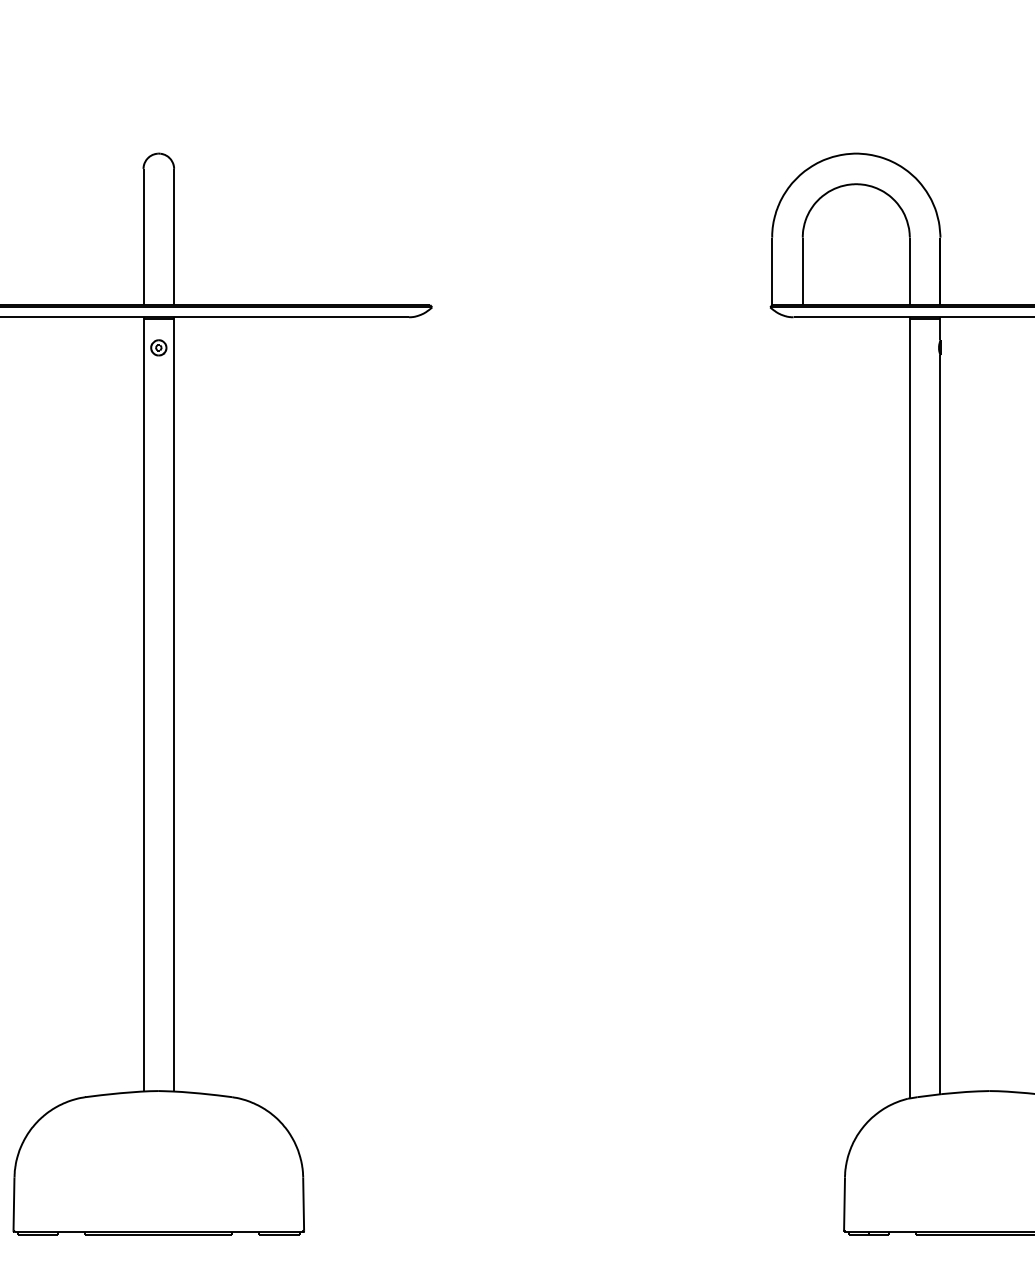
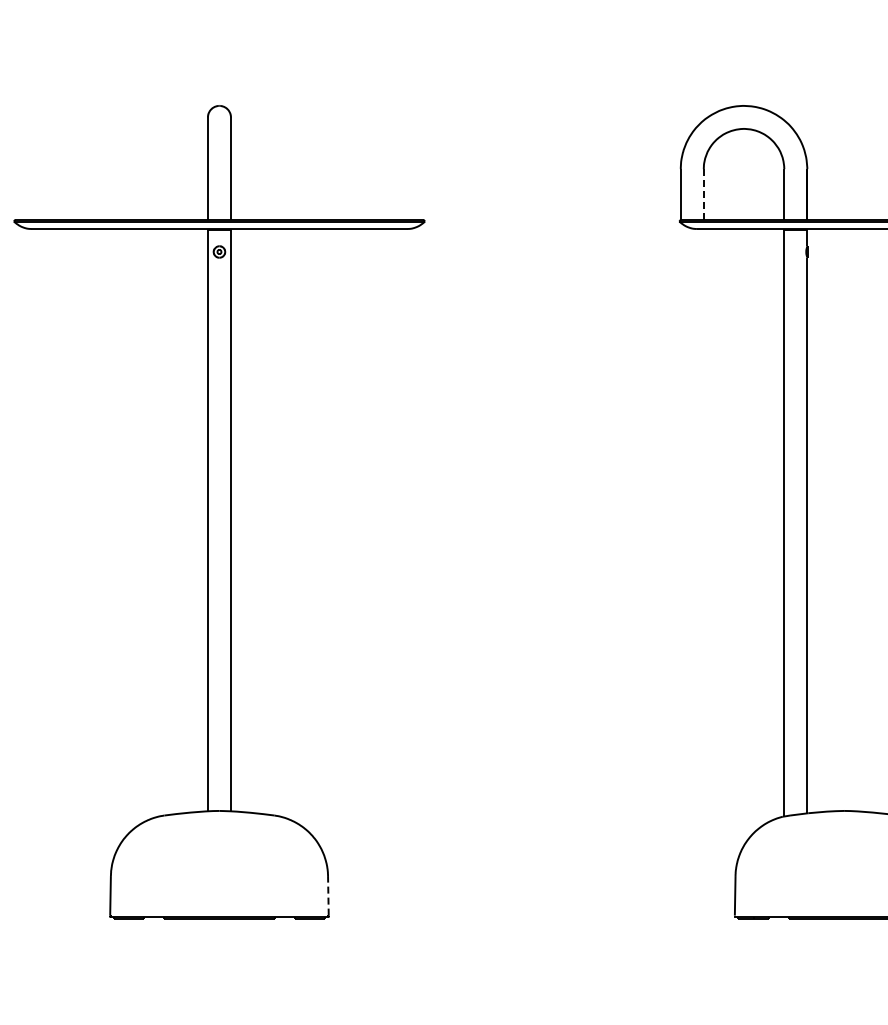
line: (802, 268) -> (703, 192), solid -> dashed
line: (303, 1203) -> (328, 895), solid -> dashed

